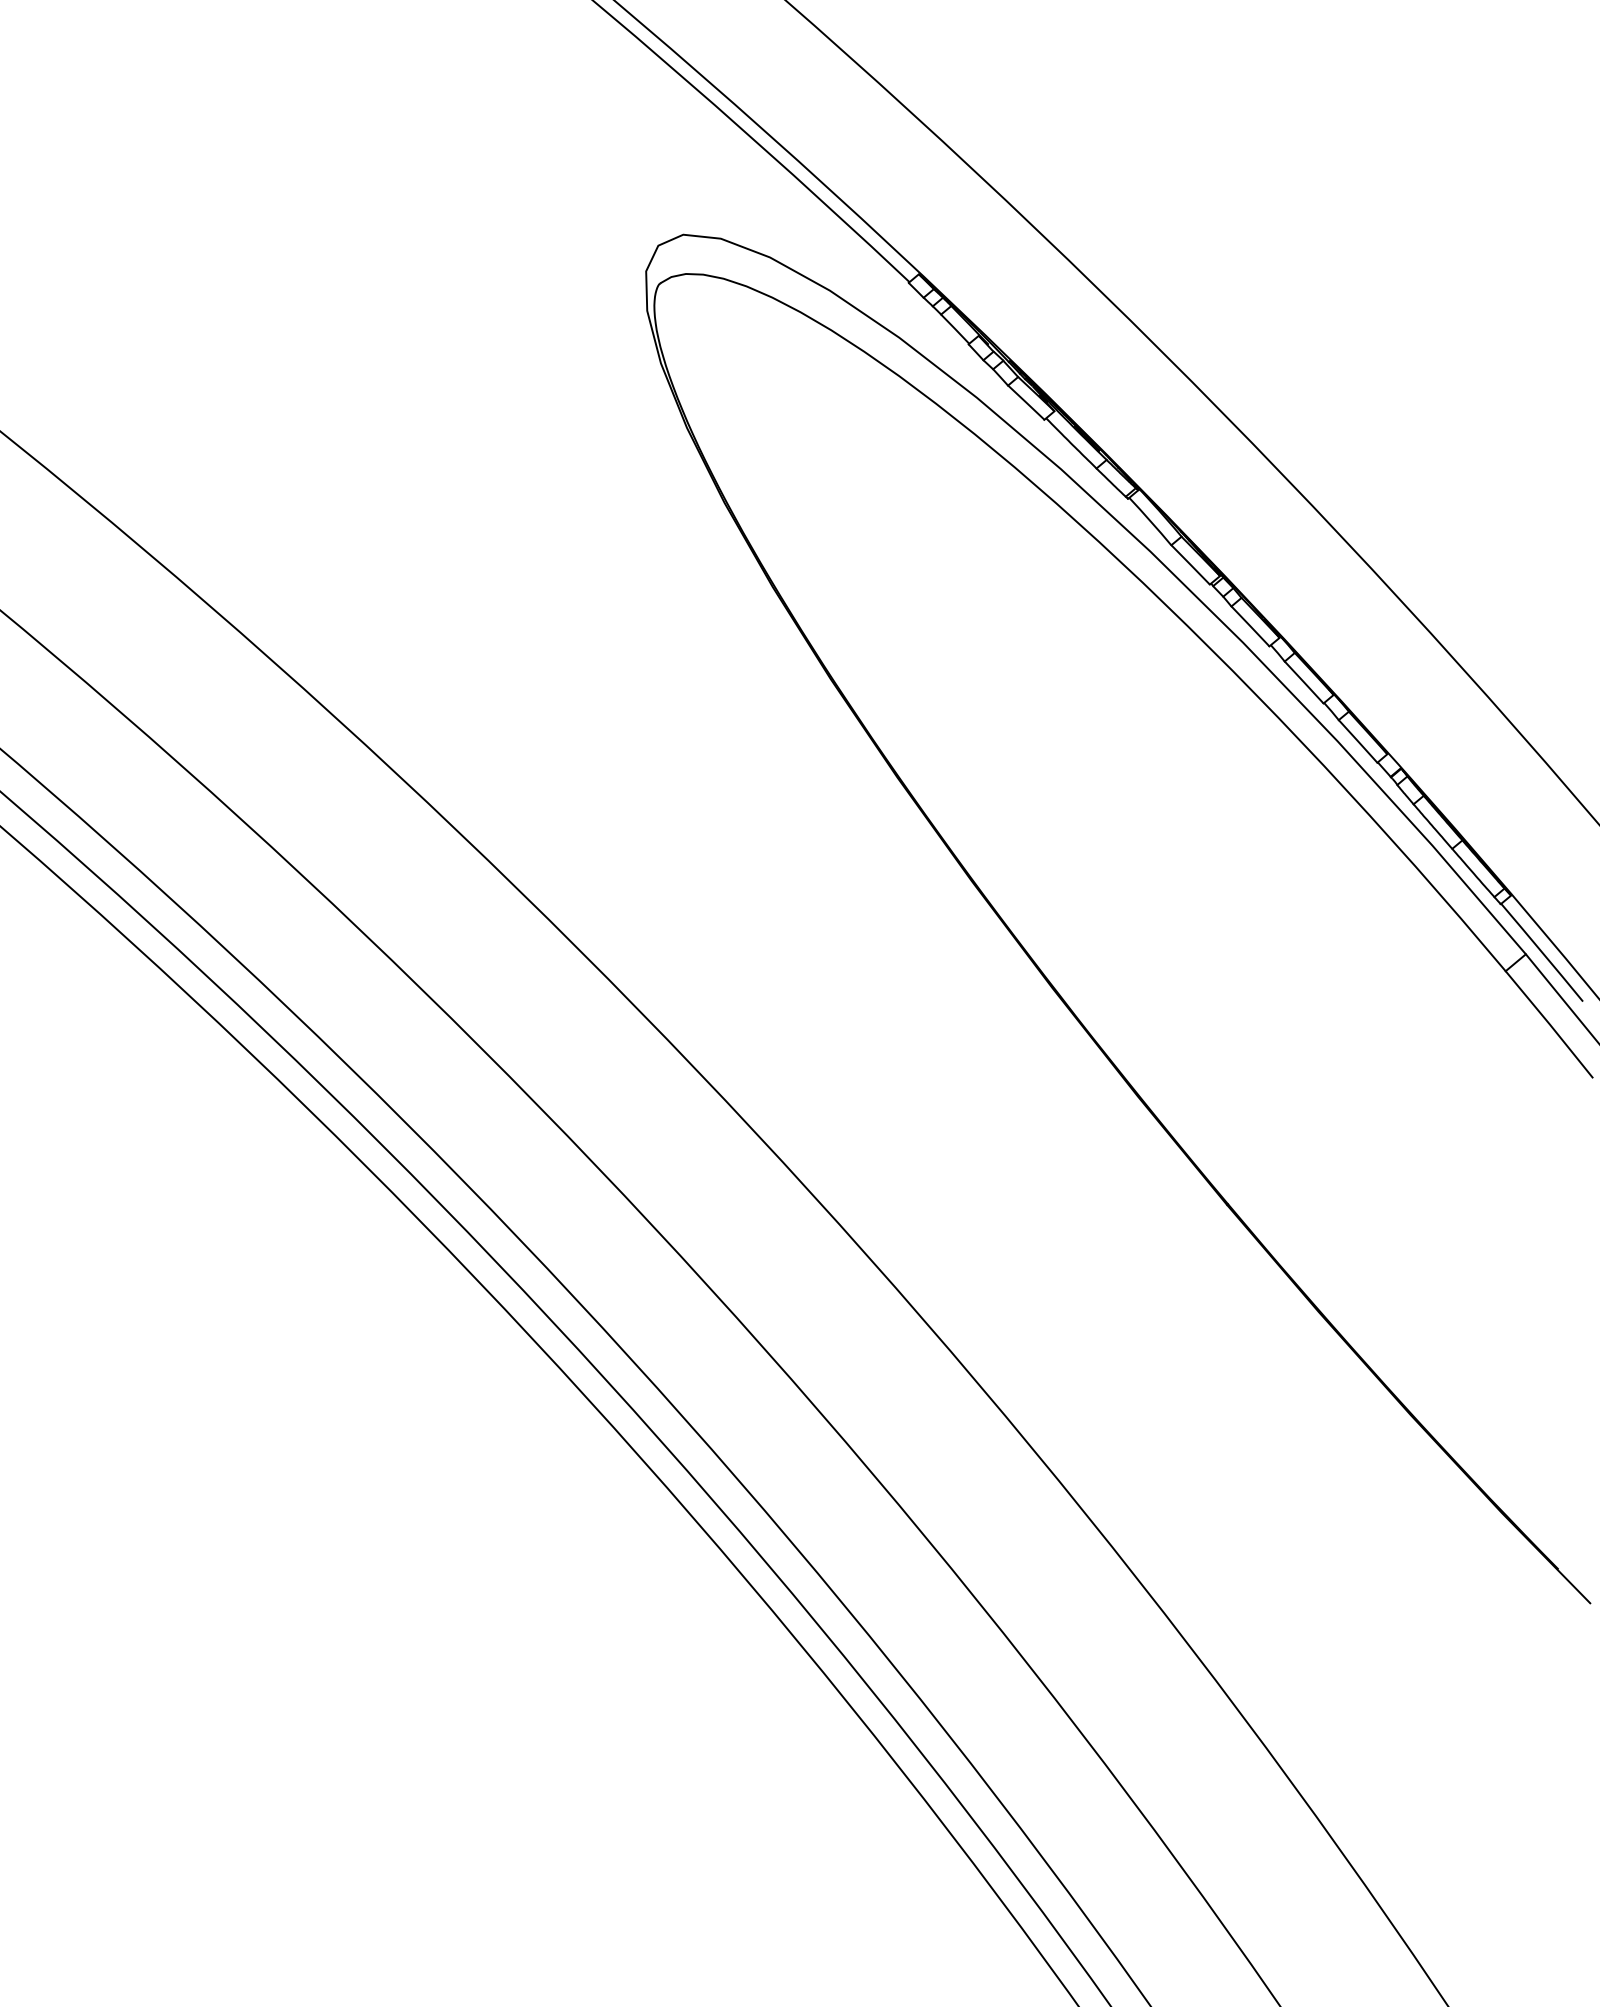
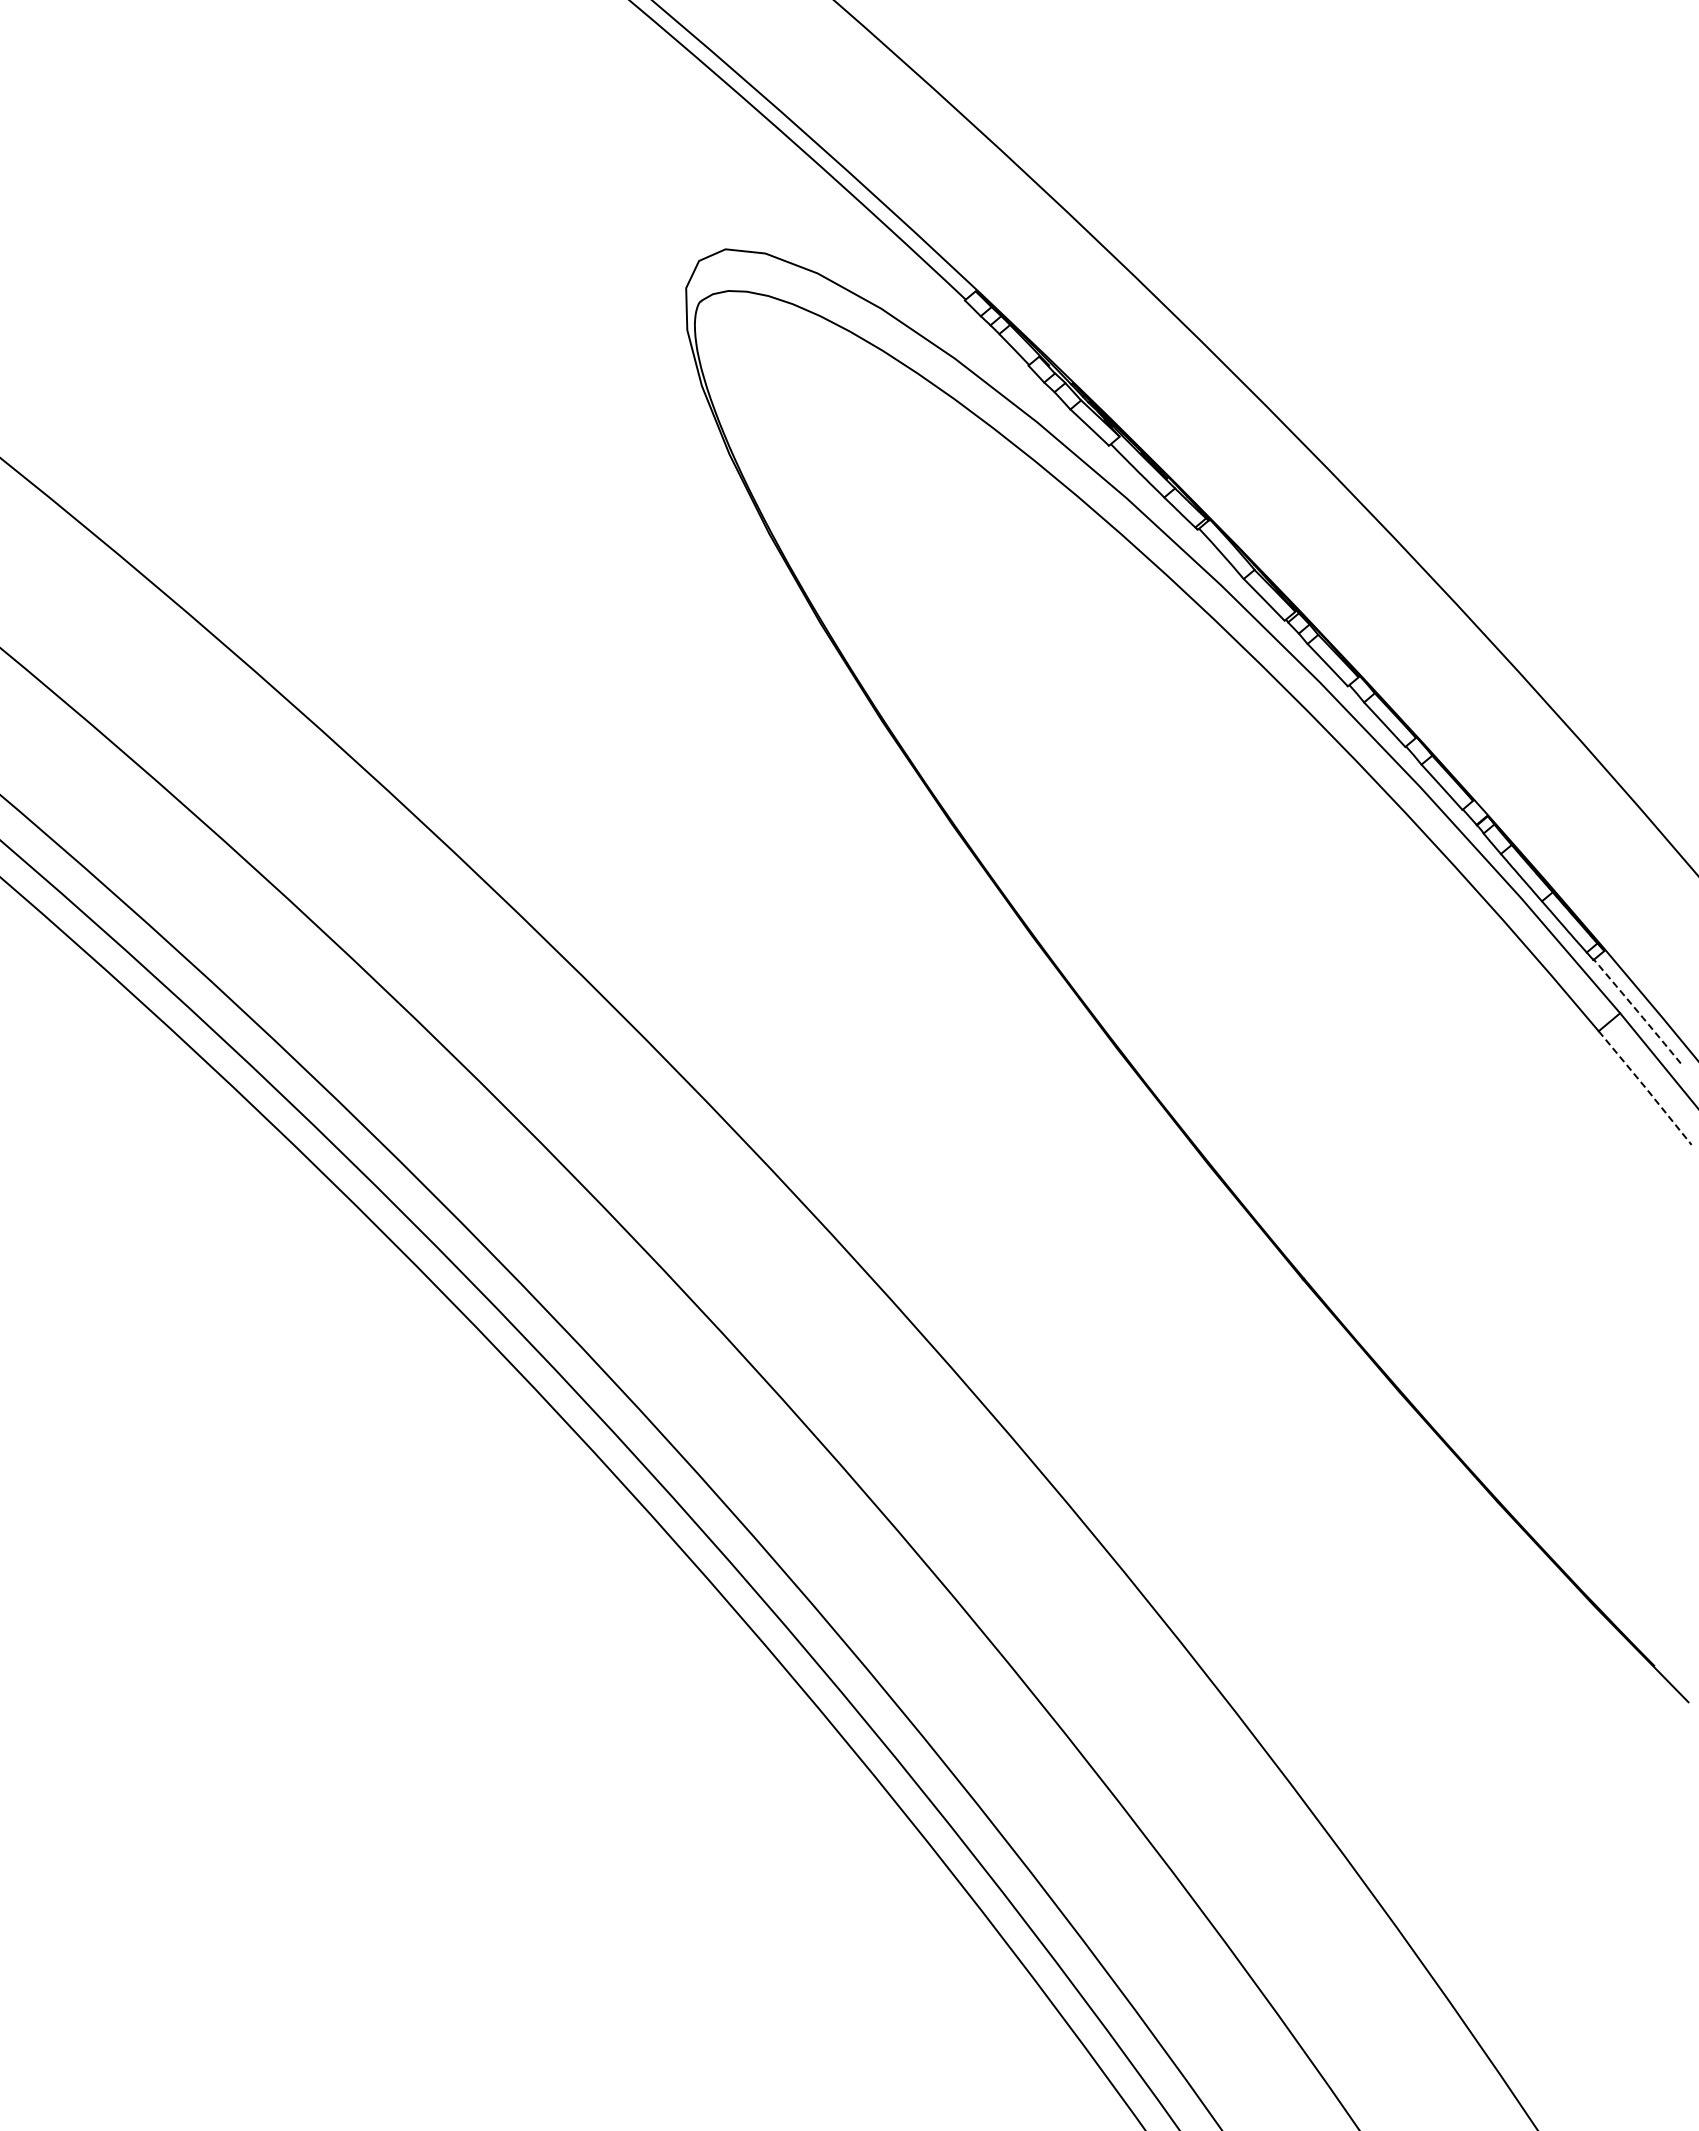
arc: (1542, 952) -> (1637, 1011), solid -> dashed
line: (1549, 1024) -> (1645, 1087), solid -> dashed

